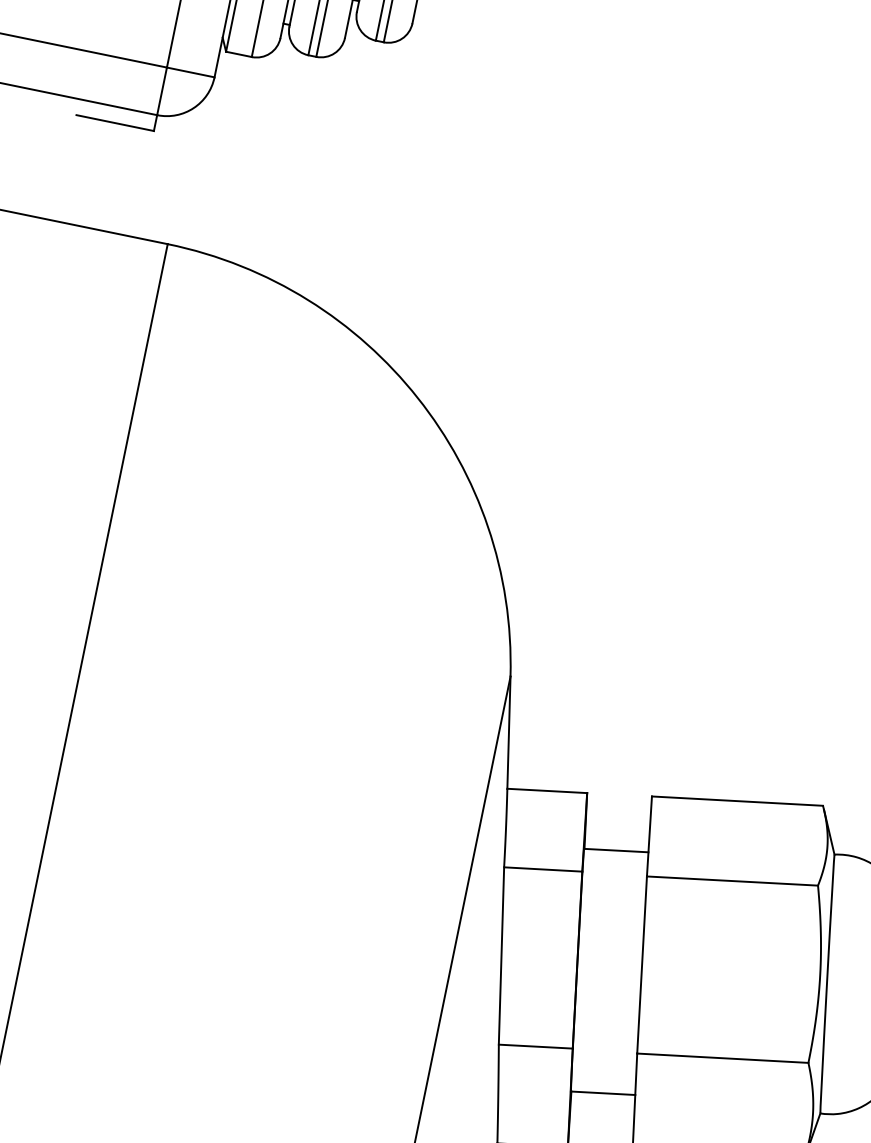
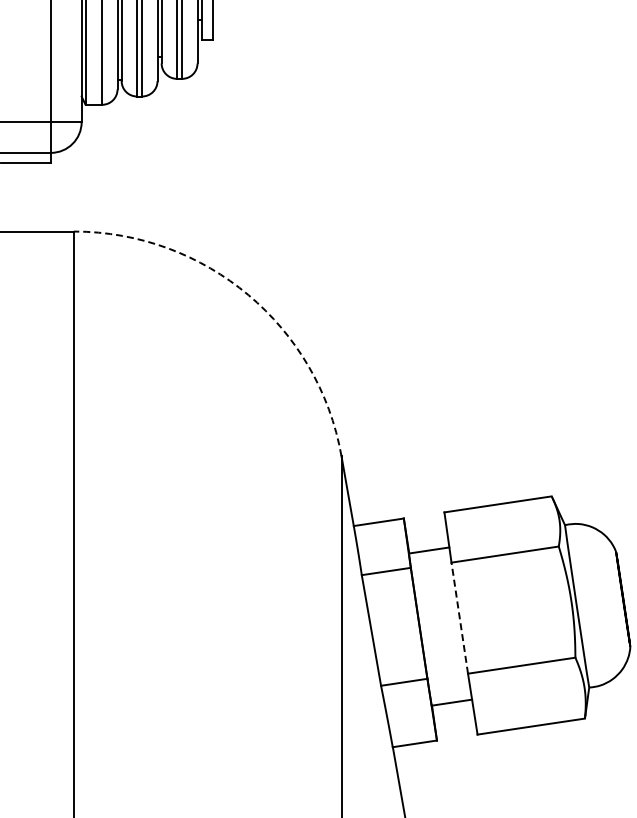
arc: (417, 398) -> (248, 295), solid -> dashed
line: (641, 963) -> (459, 617), solid -> dashed

